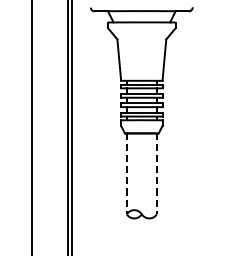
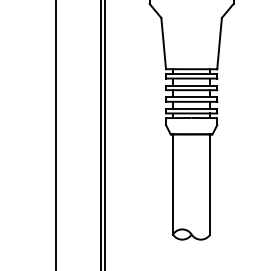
line: (126, 174) -> (172, 185), dashed -> solid
line: (156, 174) -> (209, 185), dashed -> solid

